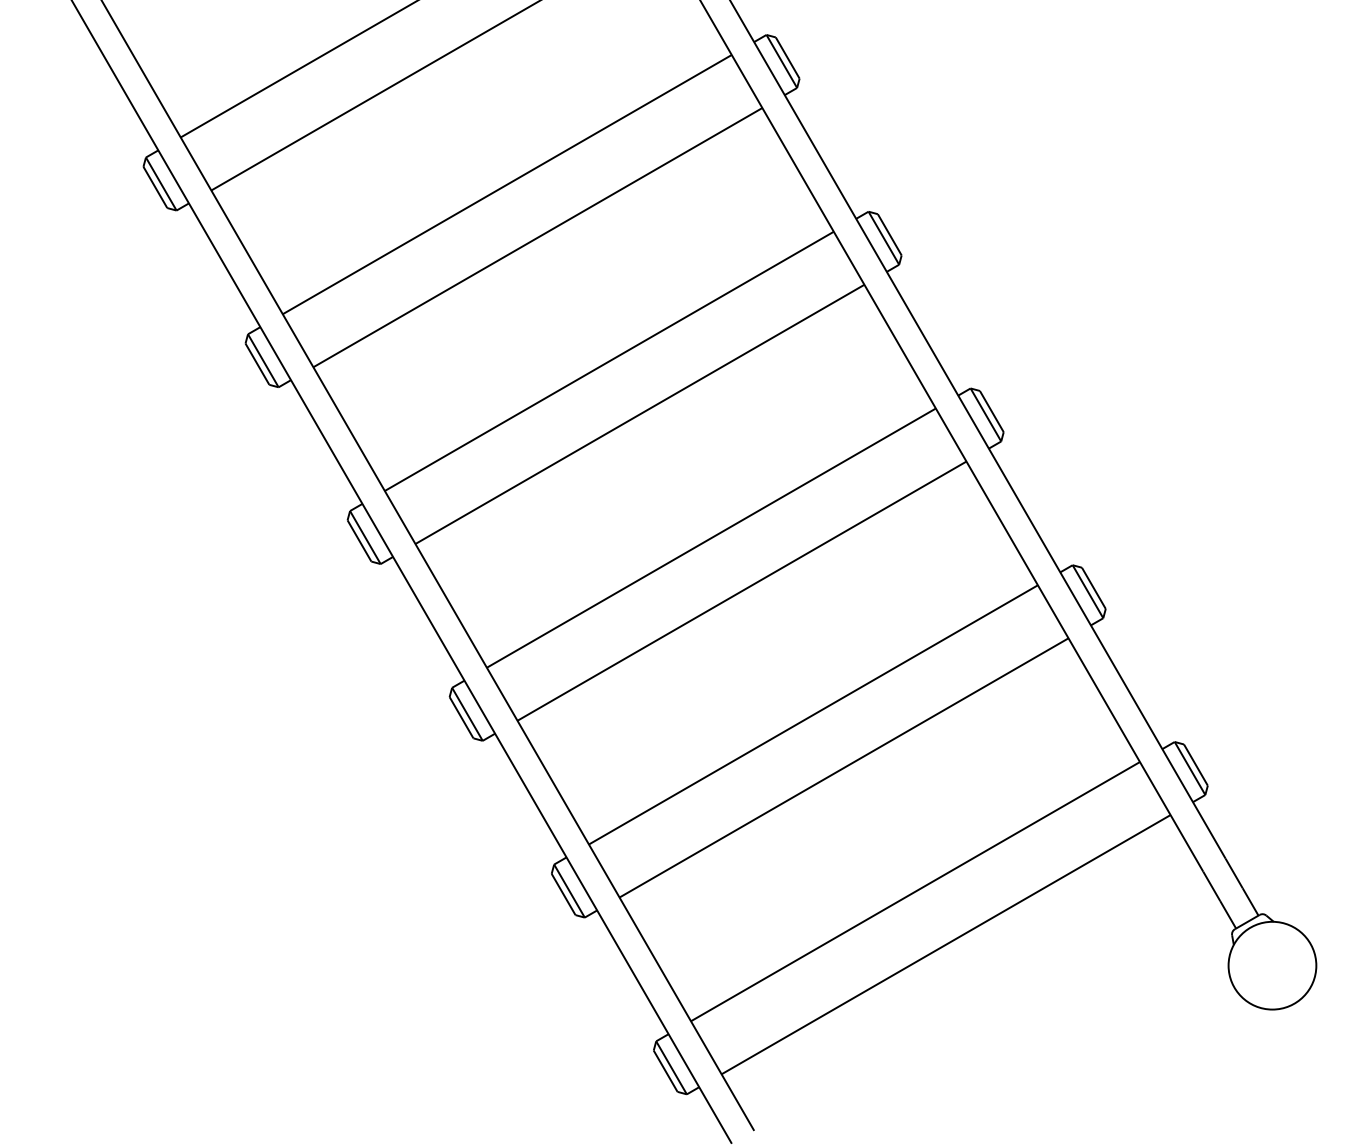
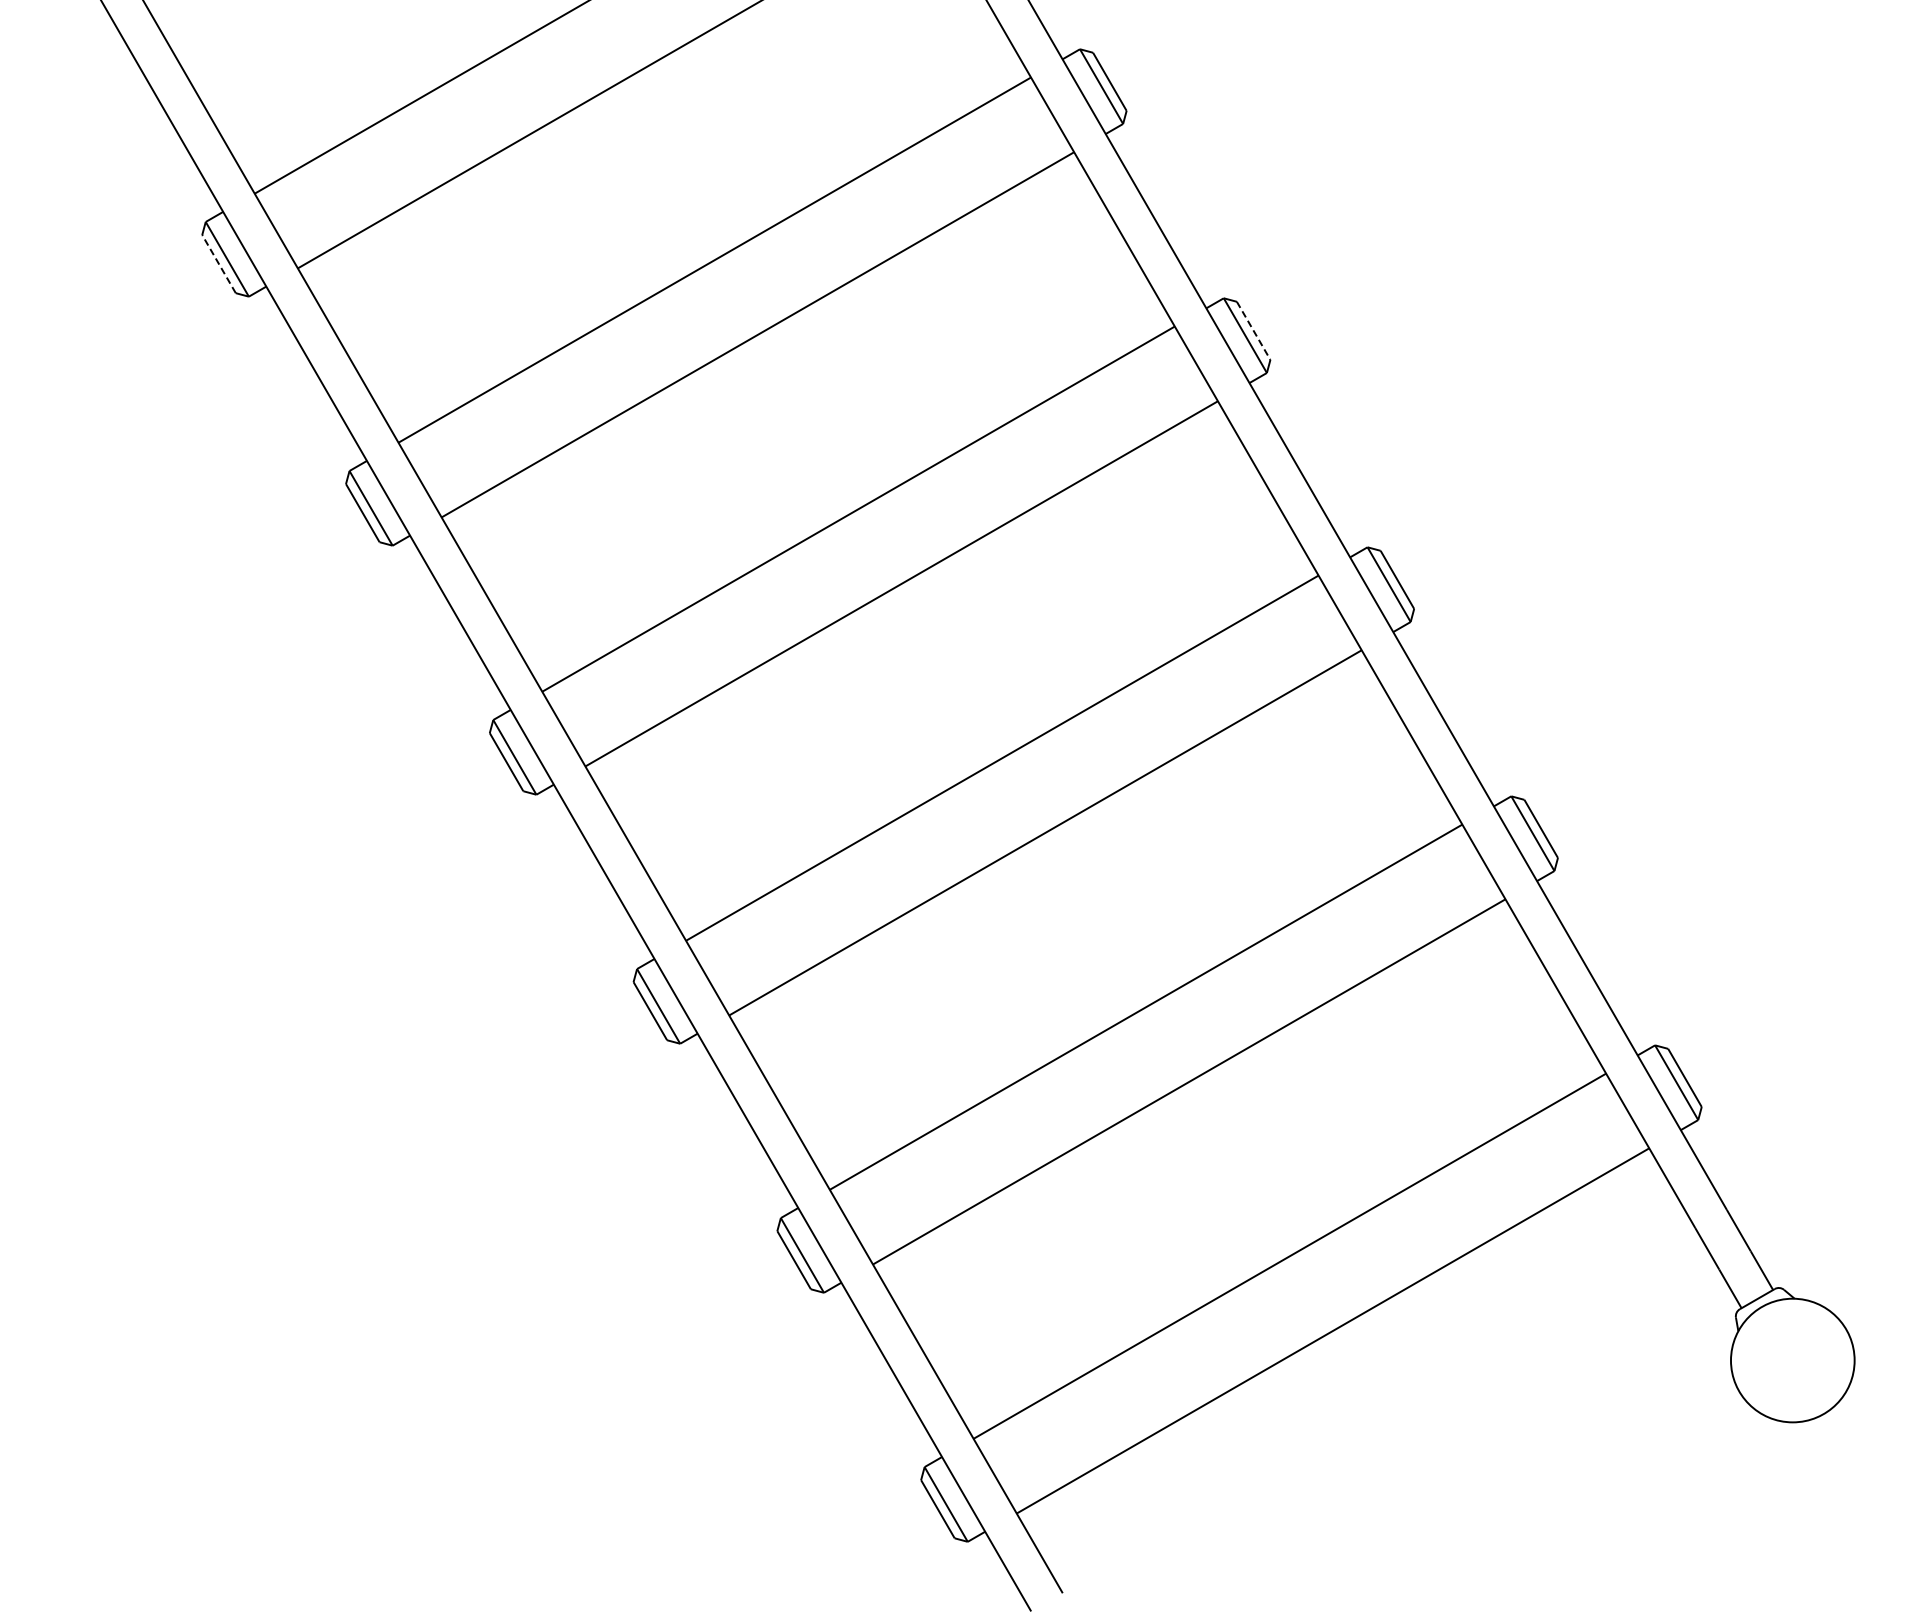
line: (155, 187) -> (219, 264), solid -> dashed
line: (889, 234) -> (1253, 330), solid -> dashed

